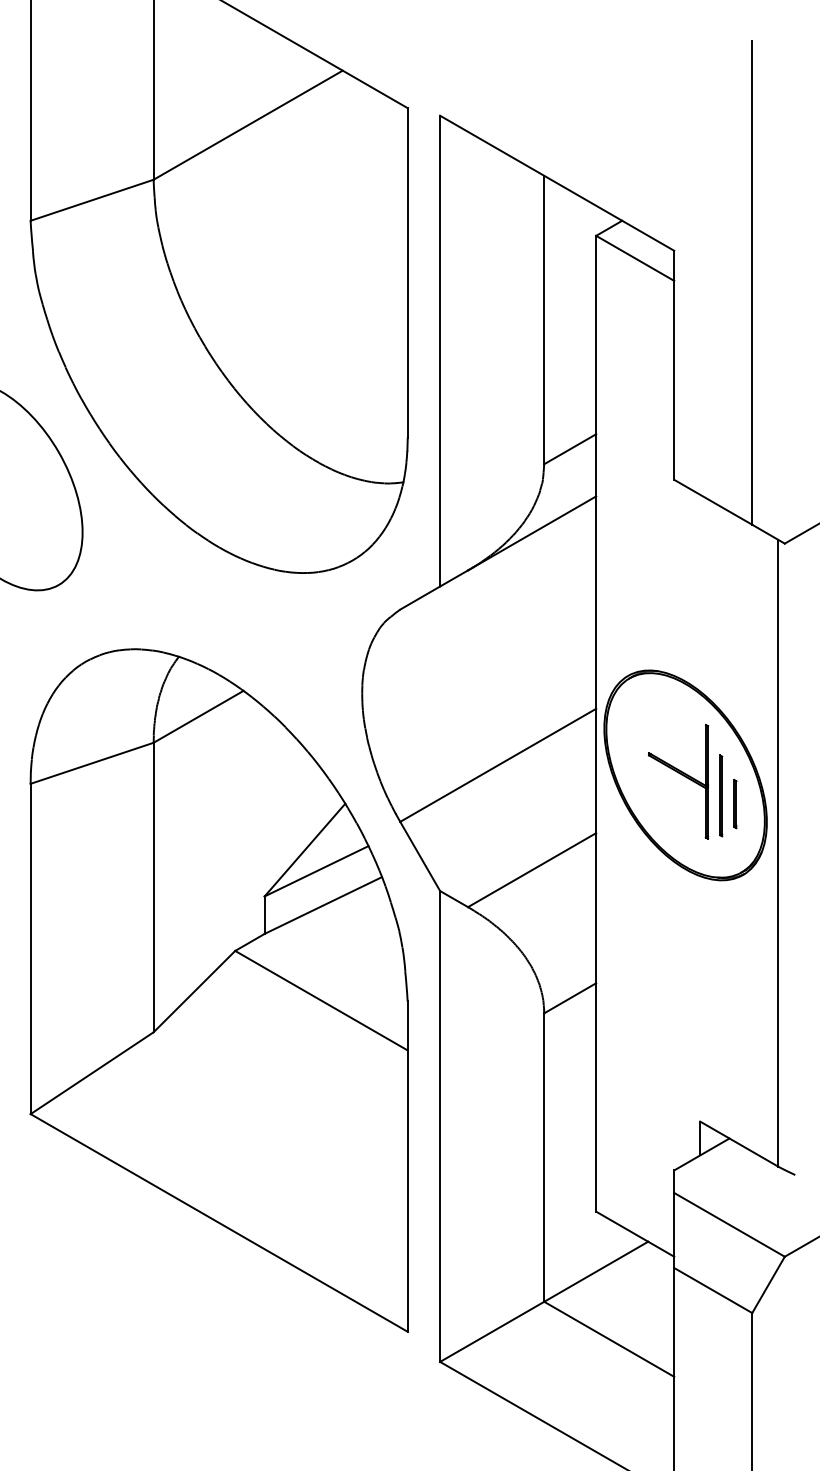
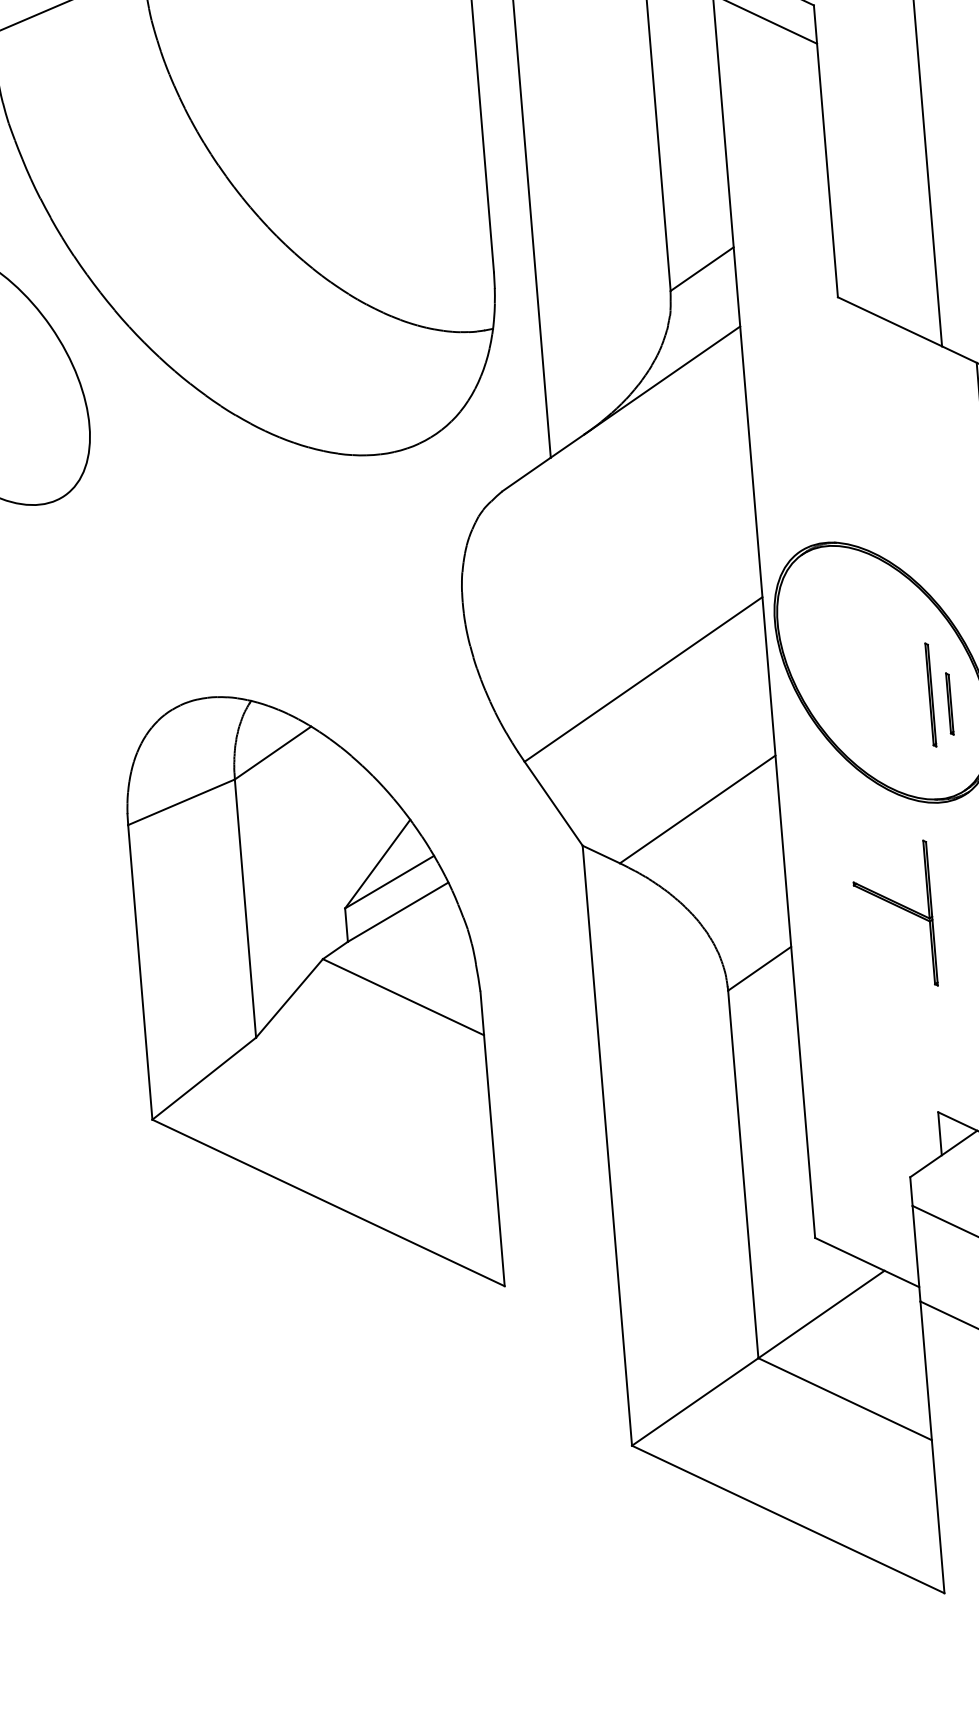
part: (681, 775) -> (897, 907), moved
part: (218, 990) -> (310, 995), size x0.7

